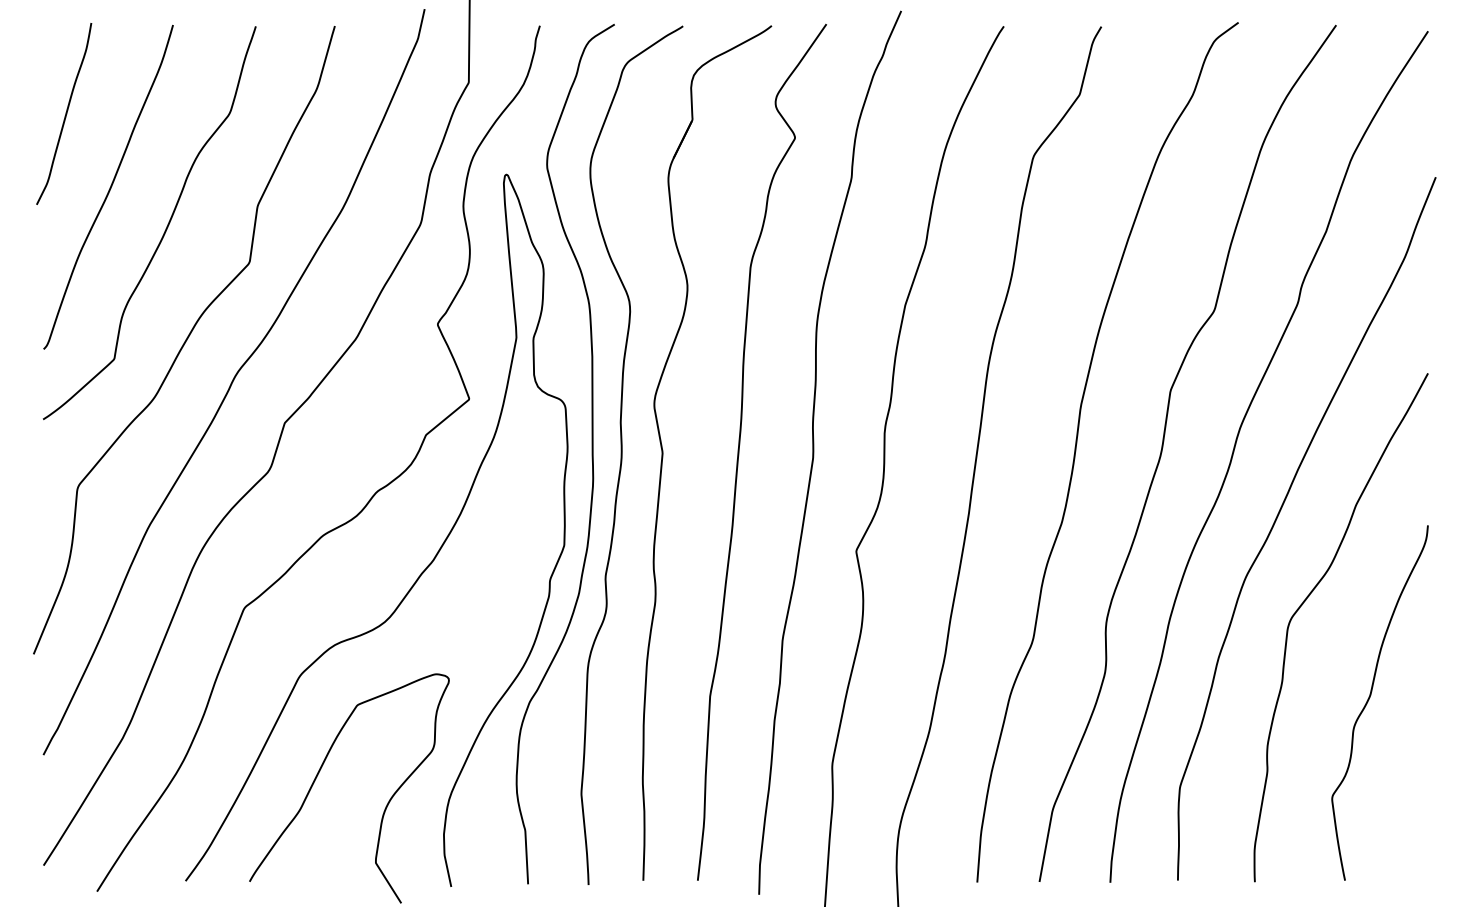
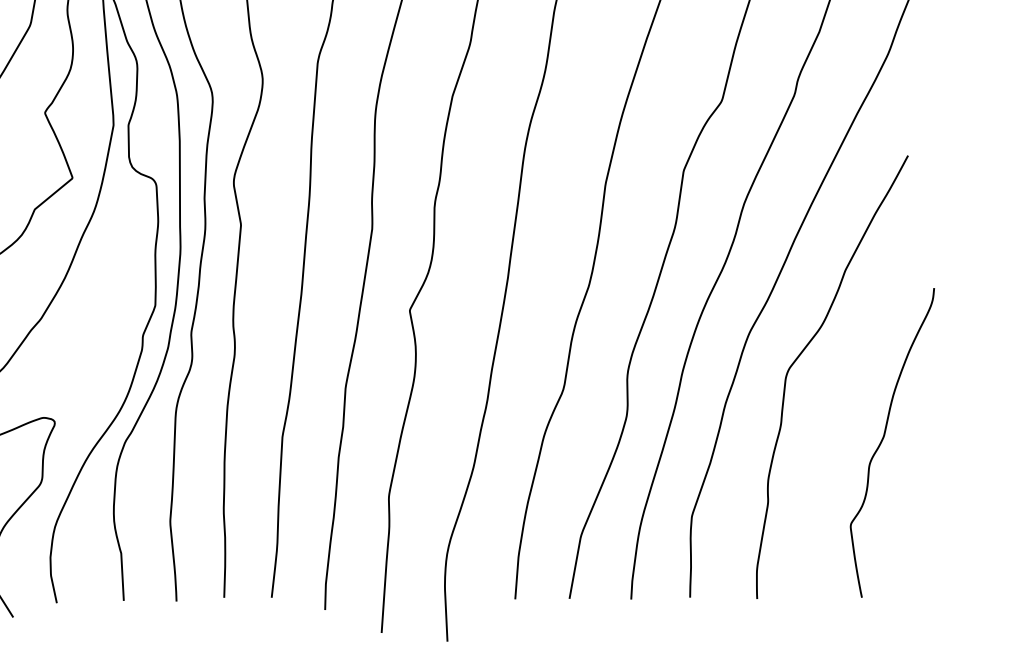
curve: (1370, 697) -> (884, 438), moved

